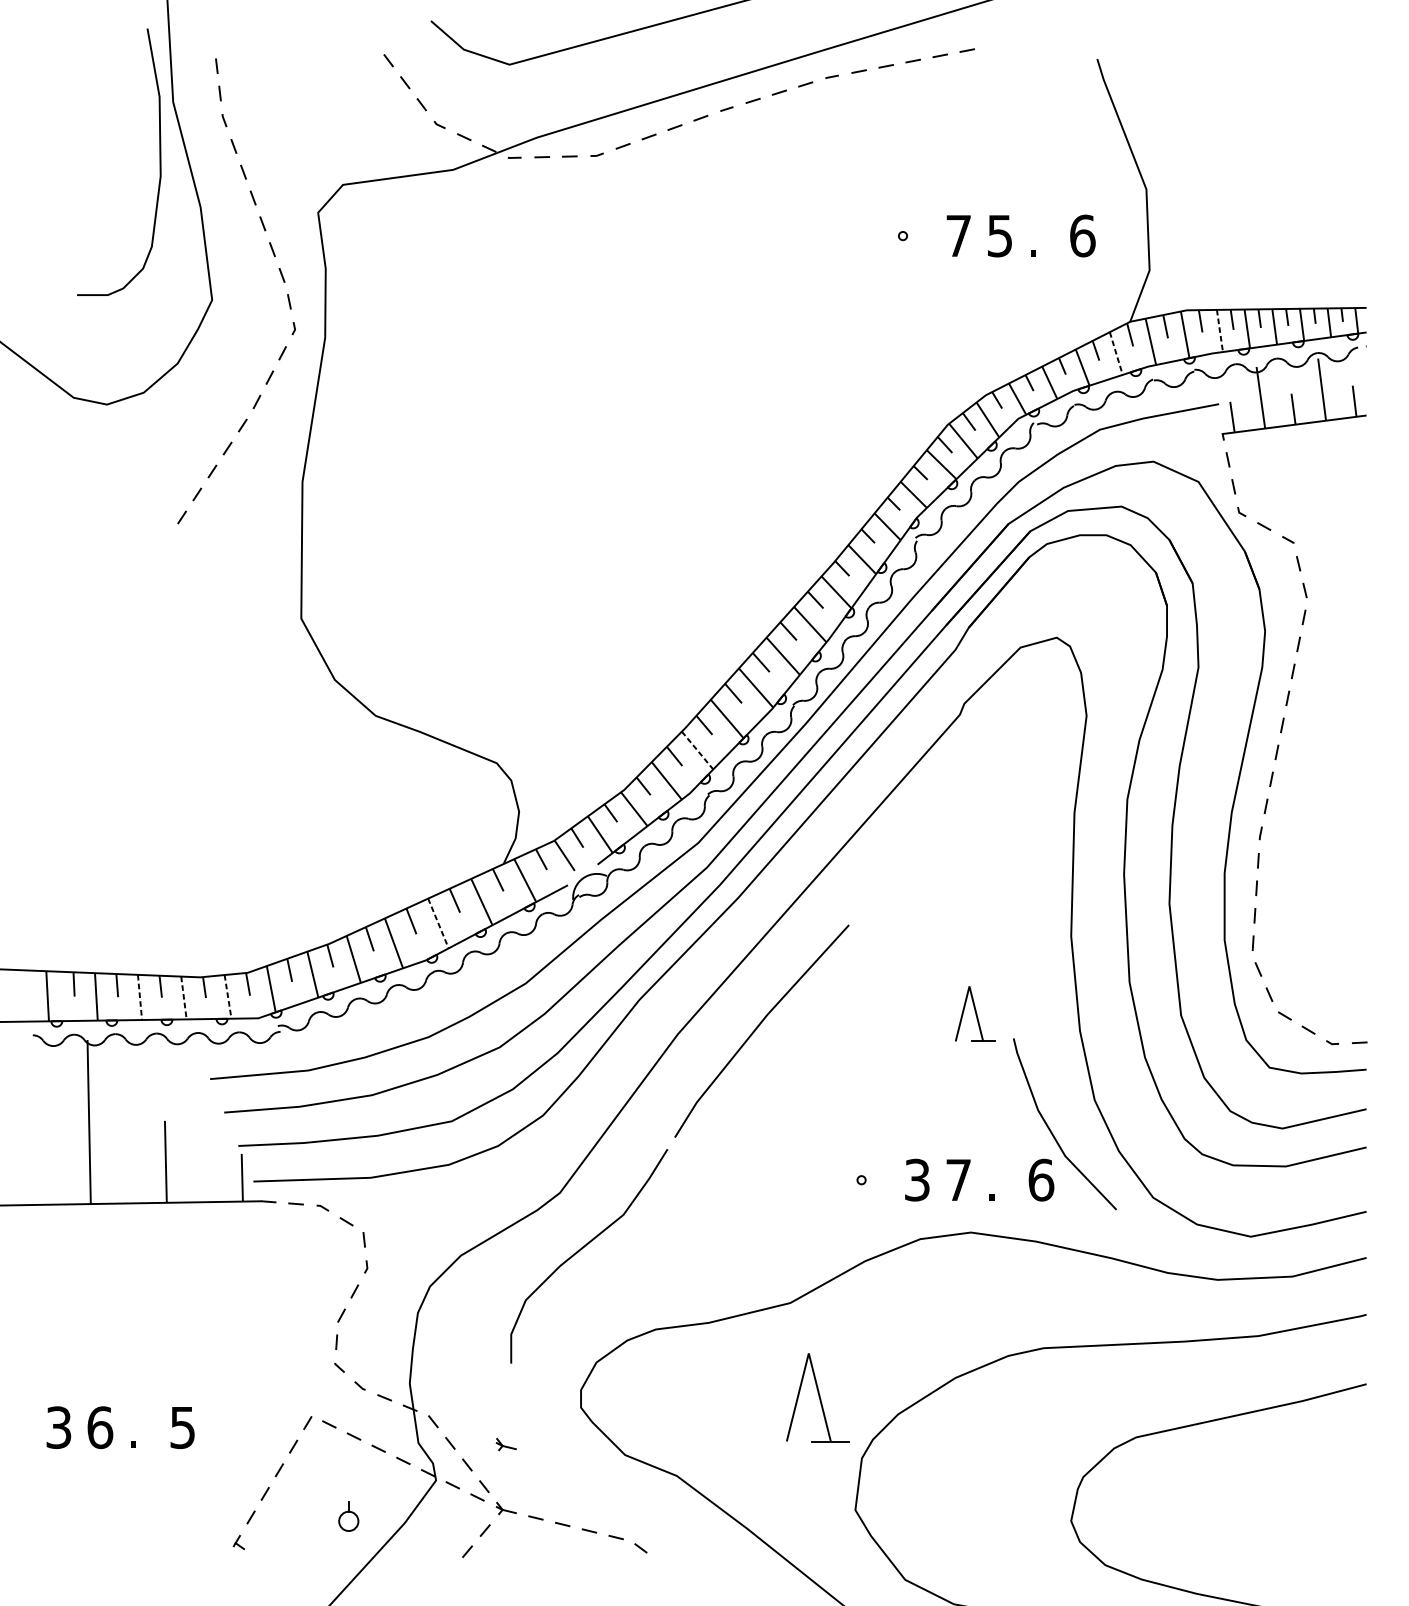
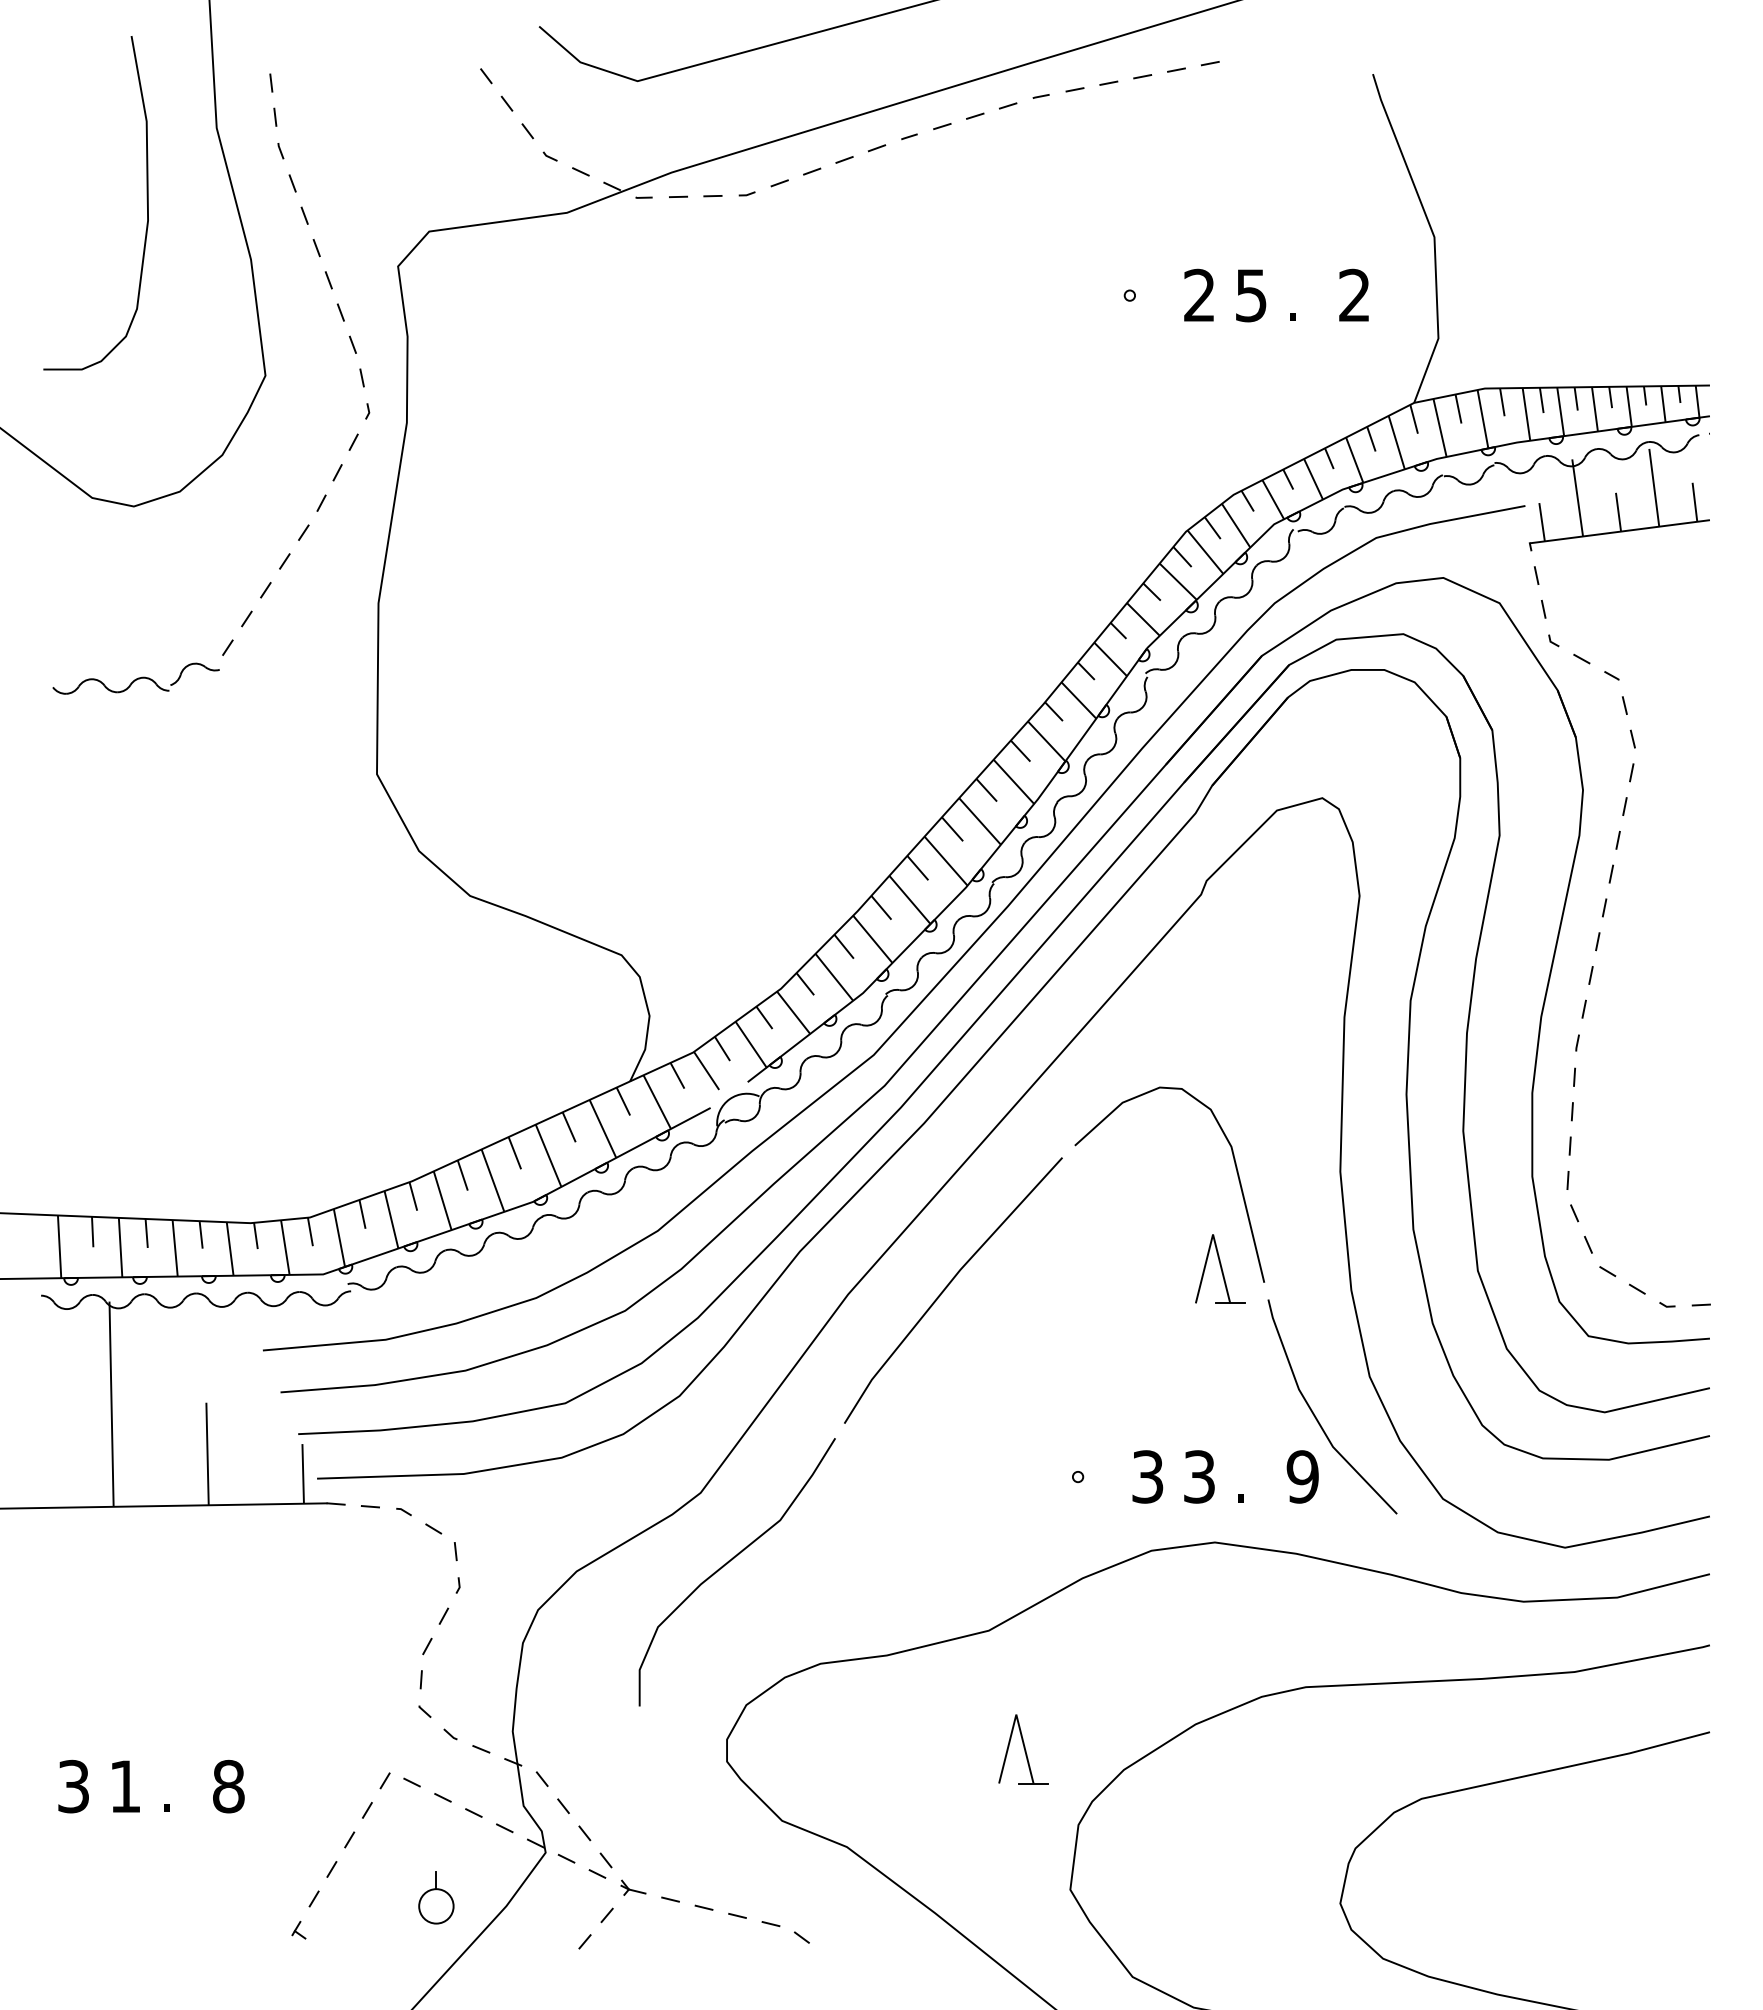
curve: (159, 160) -> (146, 201), moved
text: (958, 235) -> (1199, 294), 7 -> 2
text: (1083, 235) -> (1355, 295), 6 -> 2
line: (1219, 331) -> (1526, 414), dashed -> solid
line: (1116, 353) -> (1396, 442), dashed -> solid
part: (108, 542) -> (135, 678), added
line: (697, 750) -> (872, 939), dashed -> solid
line: (438, 923) -> (548, 1155), dashed -> solid
curve: (987, 933) -> (1235, 1168), added
line: (228, 996) -> (285, 1247), dashed -> solid
line: (140, 997) -> (175, 1248), dashed -> solid
line: (184, 997) -> (230, 1248), dashed -> solid
text: (958, 1179) -> (1199, 1476), 7 -> 3
text: (1040, 1179) -> (1302, 1476), 6 -> 9
part: (817, 1398) -> (1023, 1749), size x0.62
text: (100, 1427) -> (125, 1786), 6 -> 1
text: (182, 1427) -> (228, 1786), 5 -> 8
part: (506, 1444) -> (633, 1807), removed
part: (348, 1516) -> (436, 1897), size x1.43

